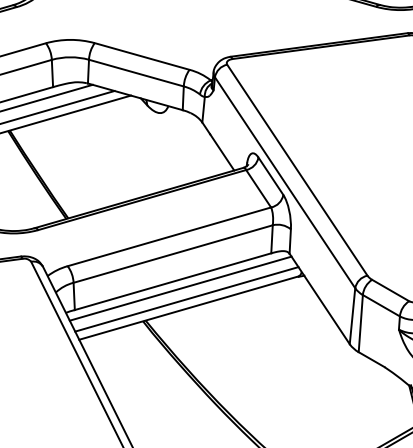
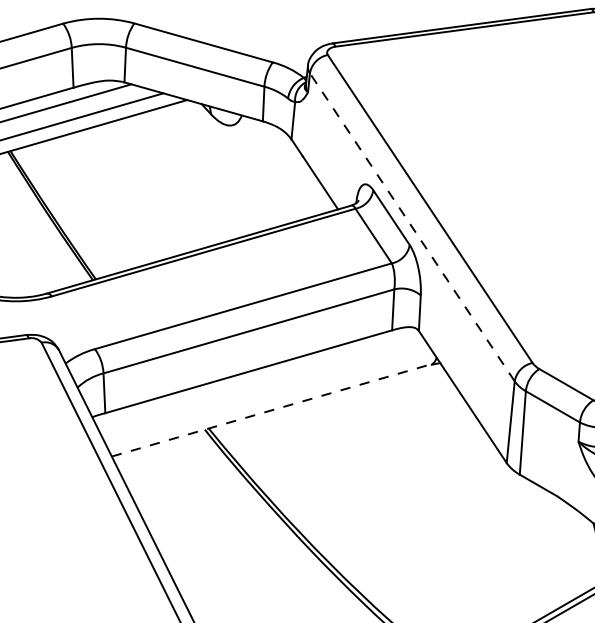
line: (285, 182) -> (412, 226), solid -> dashed
line: (180, 288) -> (259, 381), removed
line: (186, 299) -> (268, 397), removed
line: (189, 307) -> (272, 409), solid -> dashed

